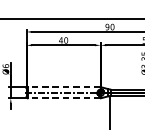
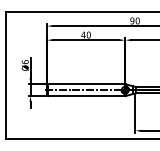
line: (63, 87) -> (86, 84), dashed -> solid
line: (63, 98) -> (86, 96), dashed -> solid

